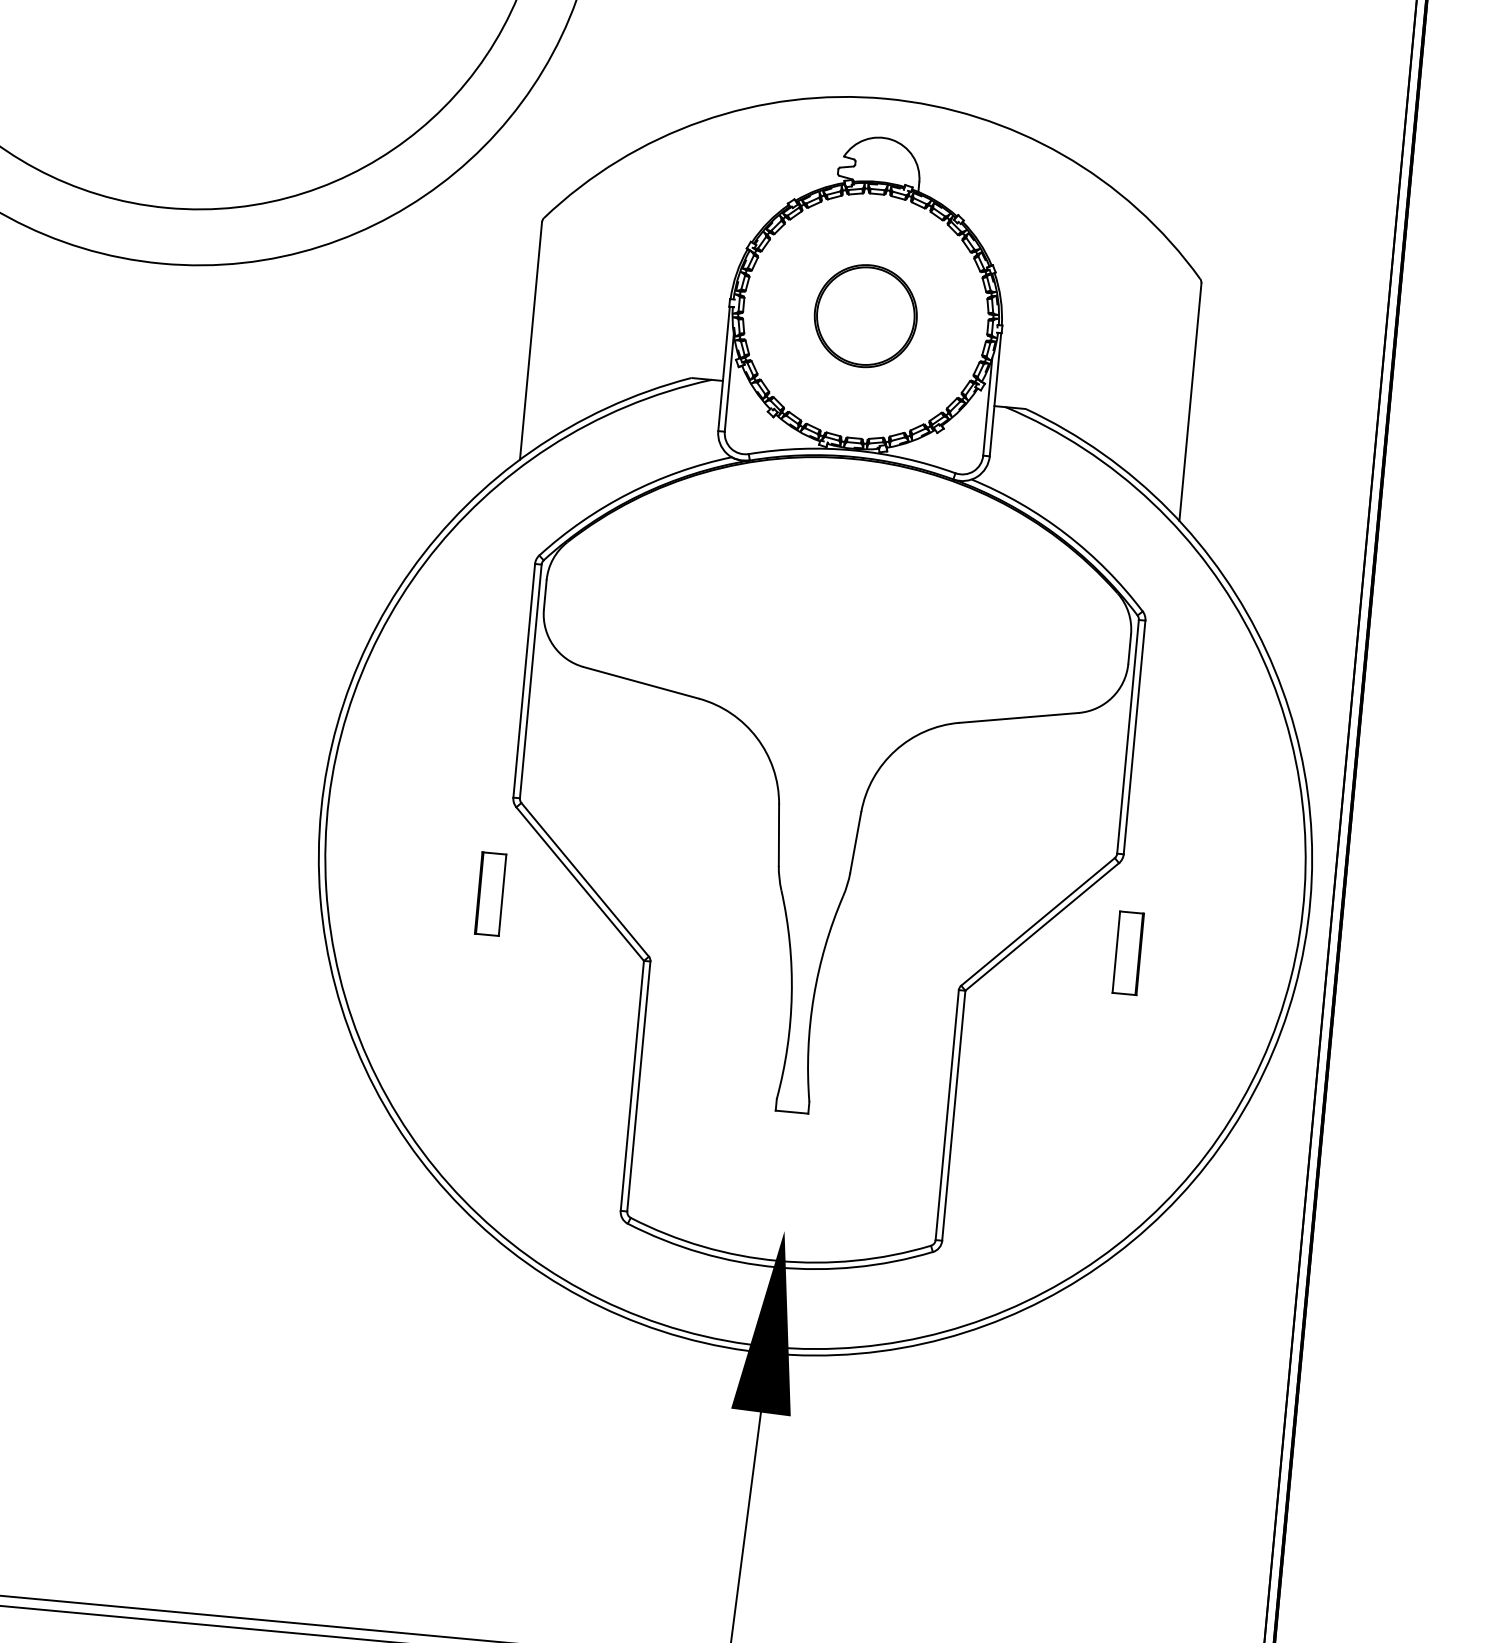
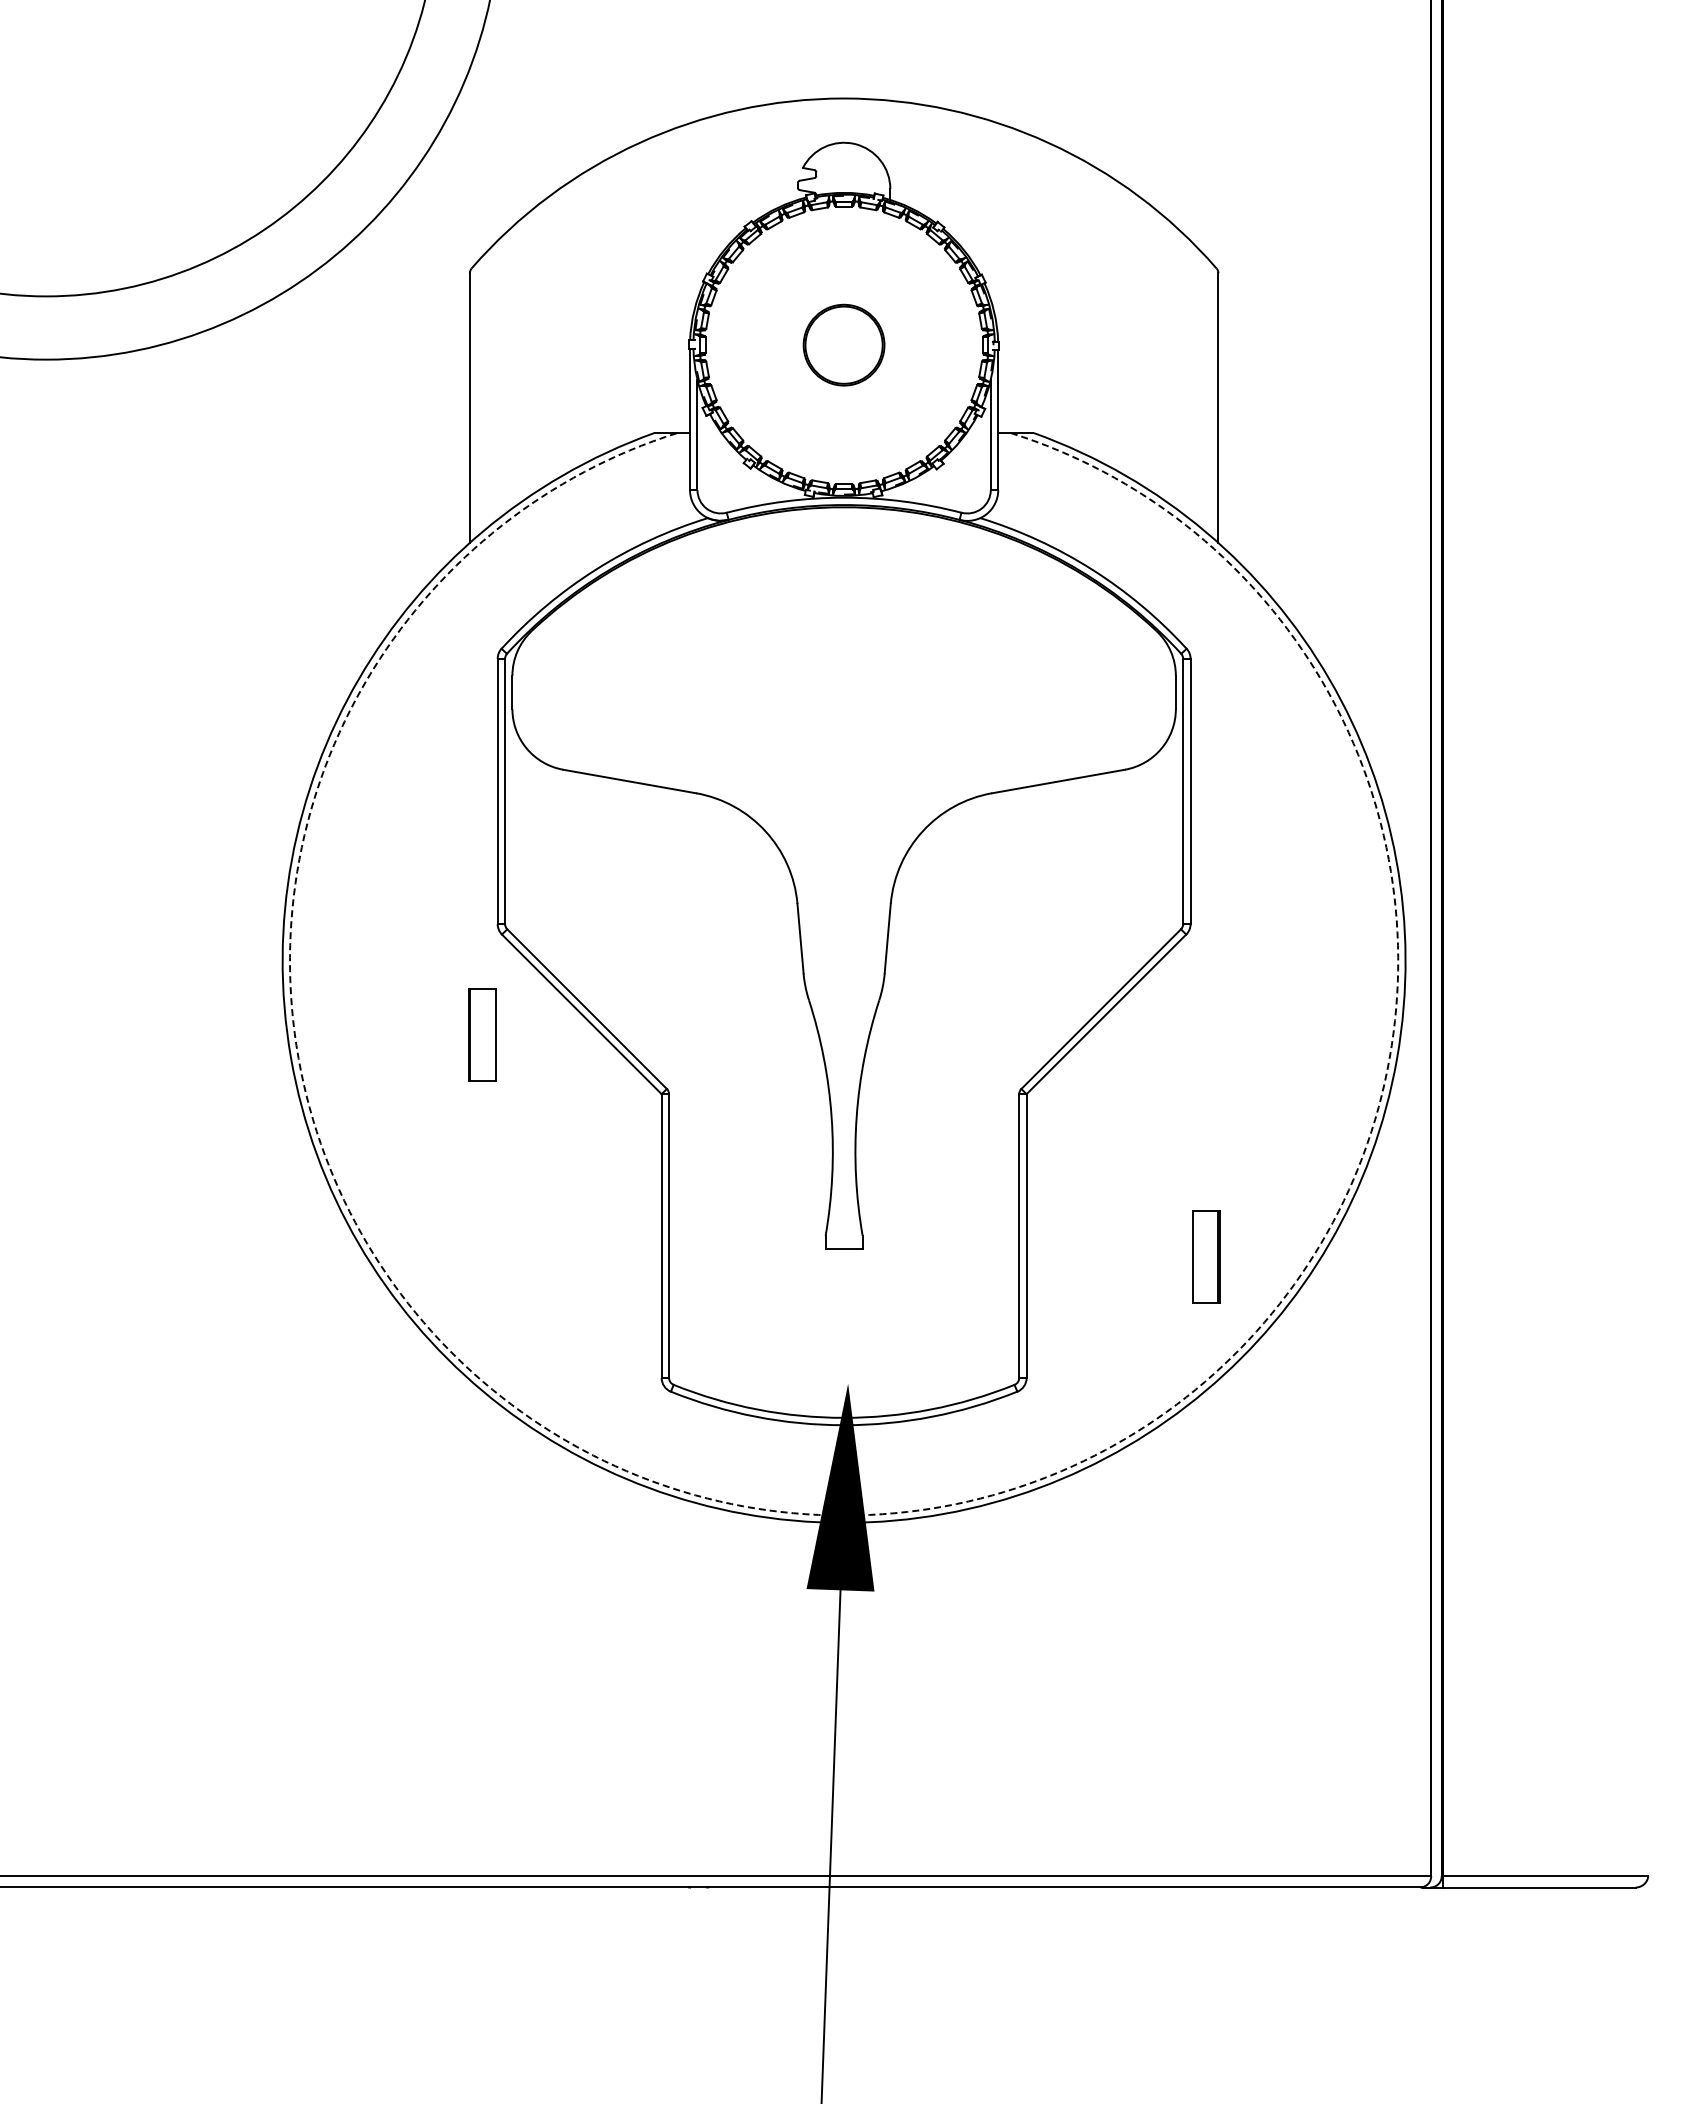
part: (865, 315) -> (843, 344), size x0.7
part: (1128, 952) -> (1206, 1256), moved
arc: (770, 1346) -> (844, 1515), solid -> dashed

